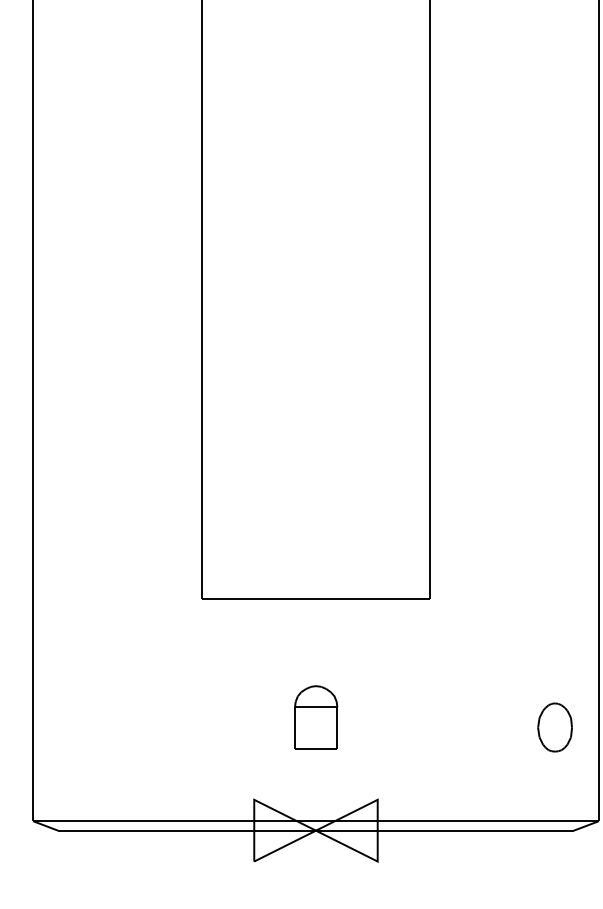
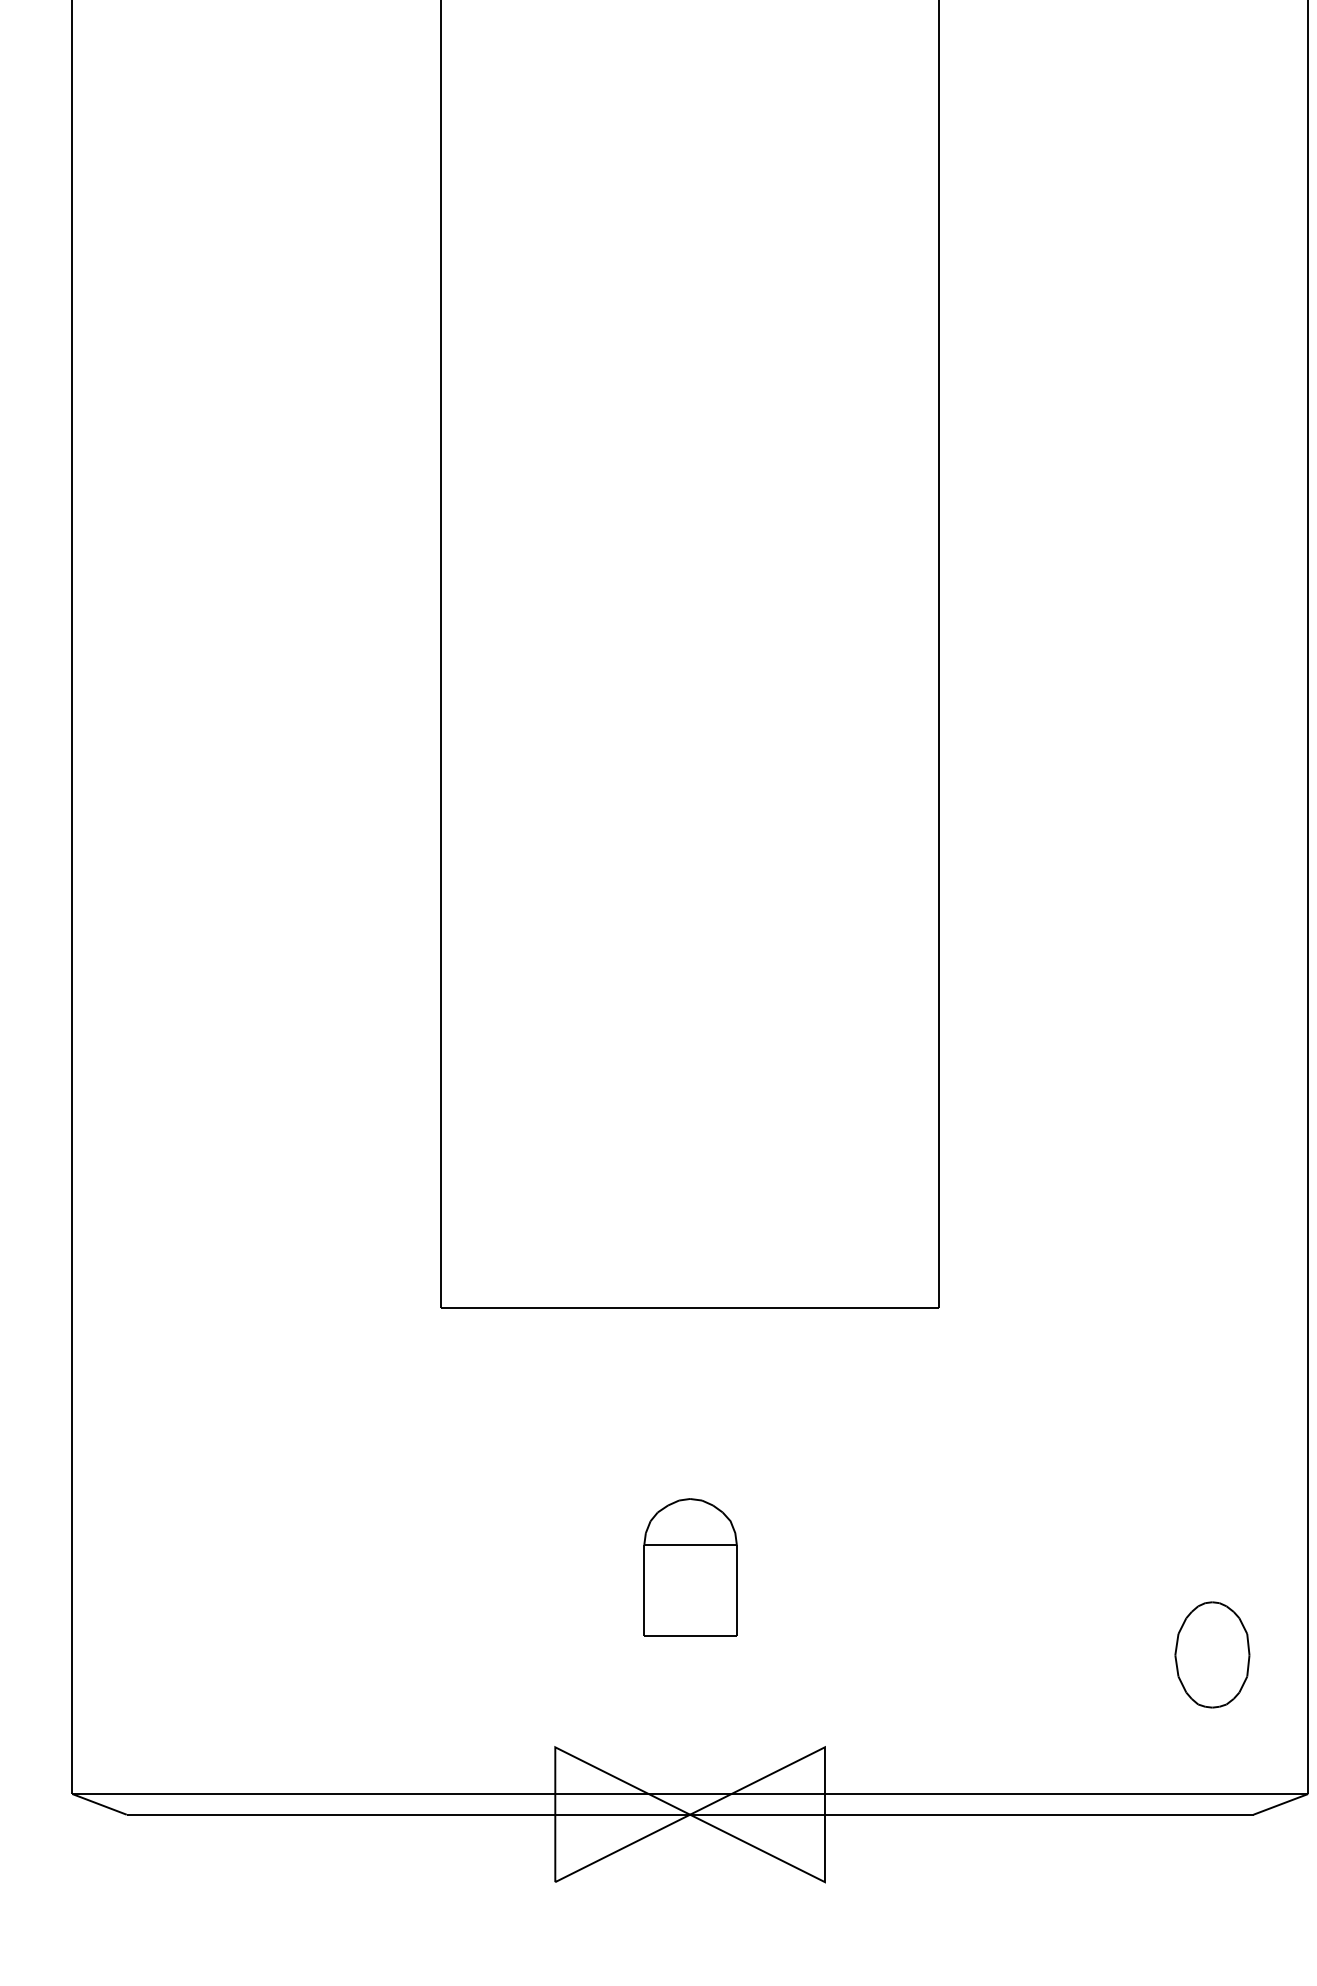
part: (554, 727) -> (1211, 1654), moved

